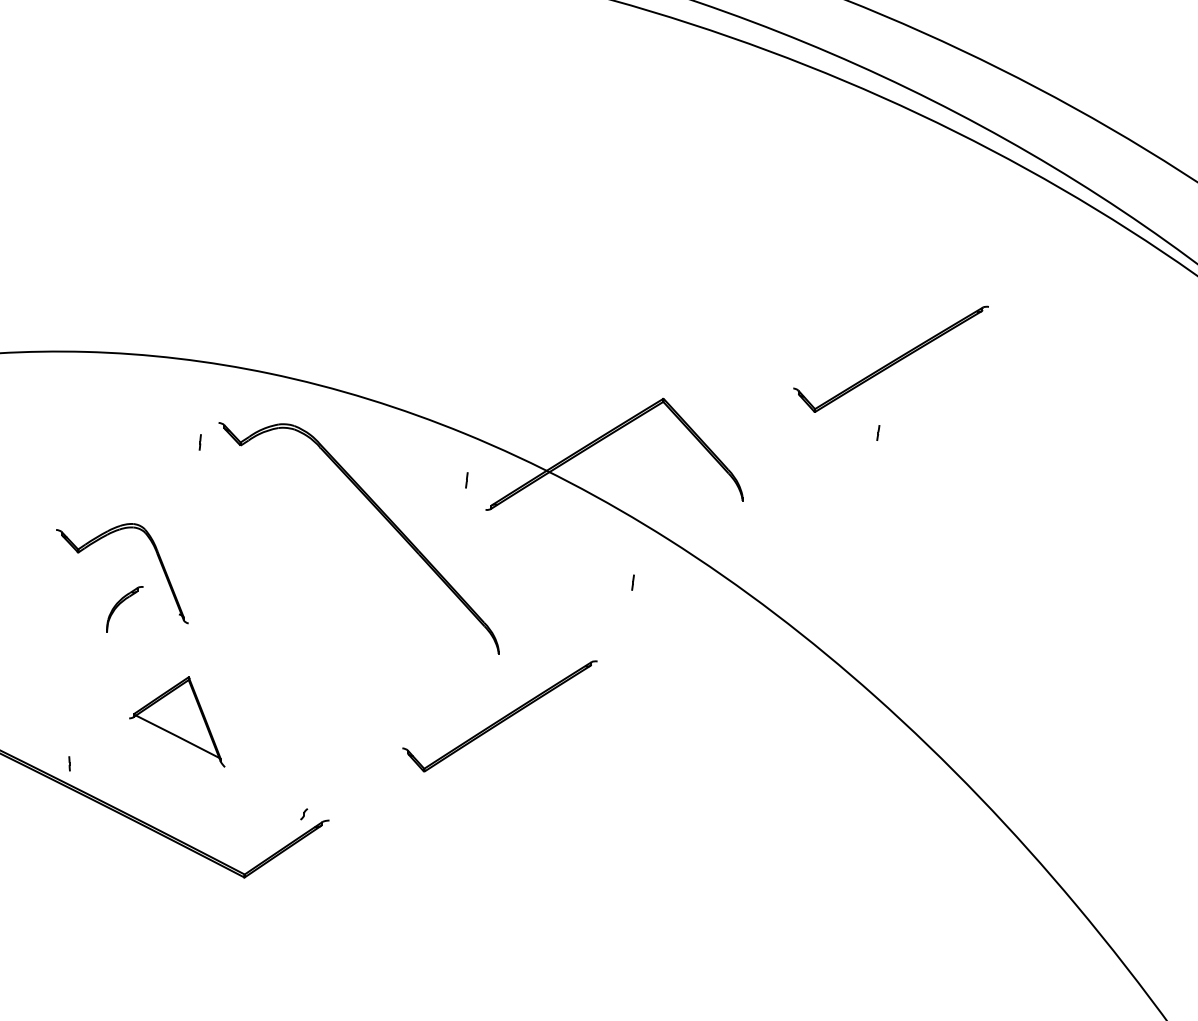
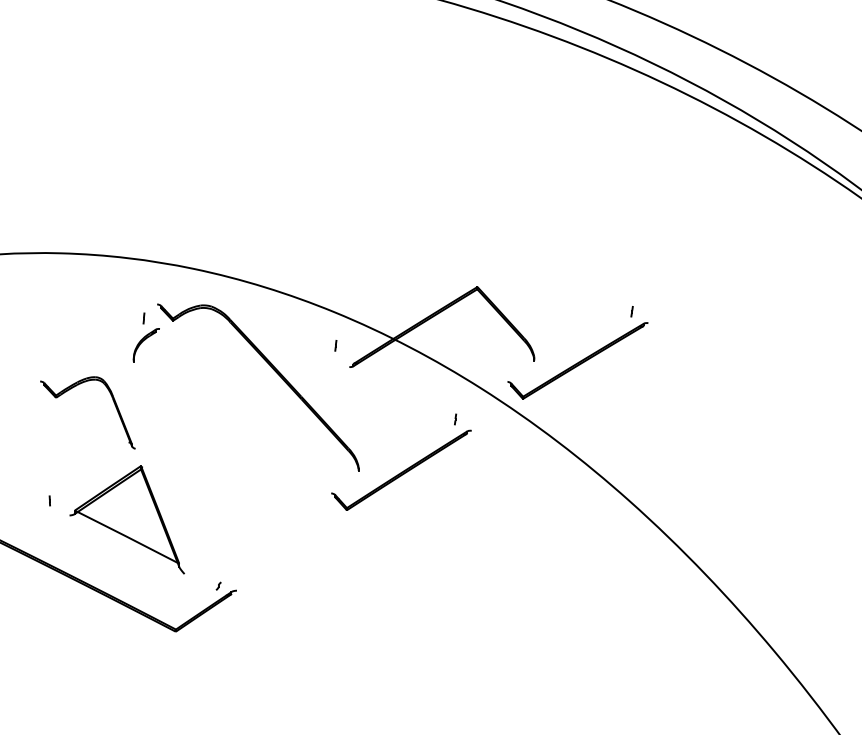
part: (890, 358) -> (577, 360), moved
part: (120, 604) -> (143, 341), moved
part: (499, 716) -> (401, 470), moved
part: (177, 721) -> (127, 519), size x1.67
line: (69, 763) -> (49, 500), moved

